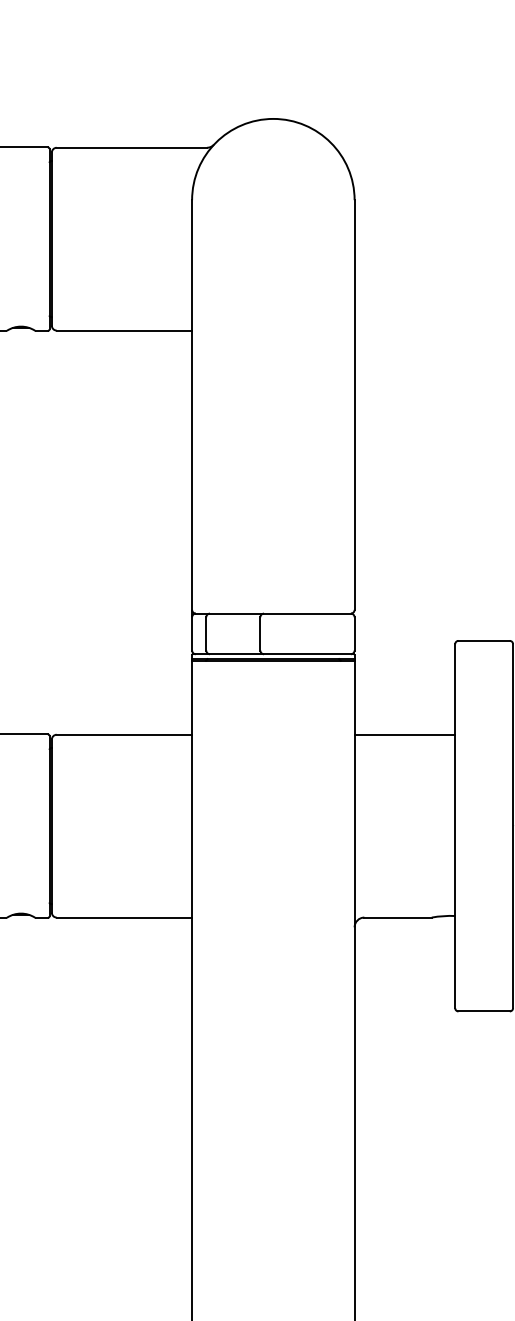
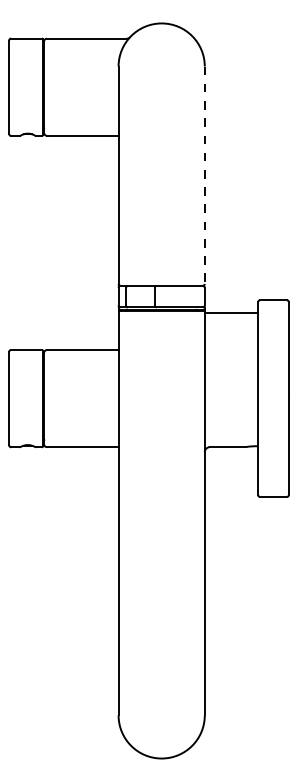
line: (354, 405) -> (204, 175), solid -> dashed
line: (404, 735) -> (231, 313), moved

